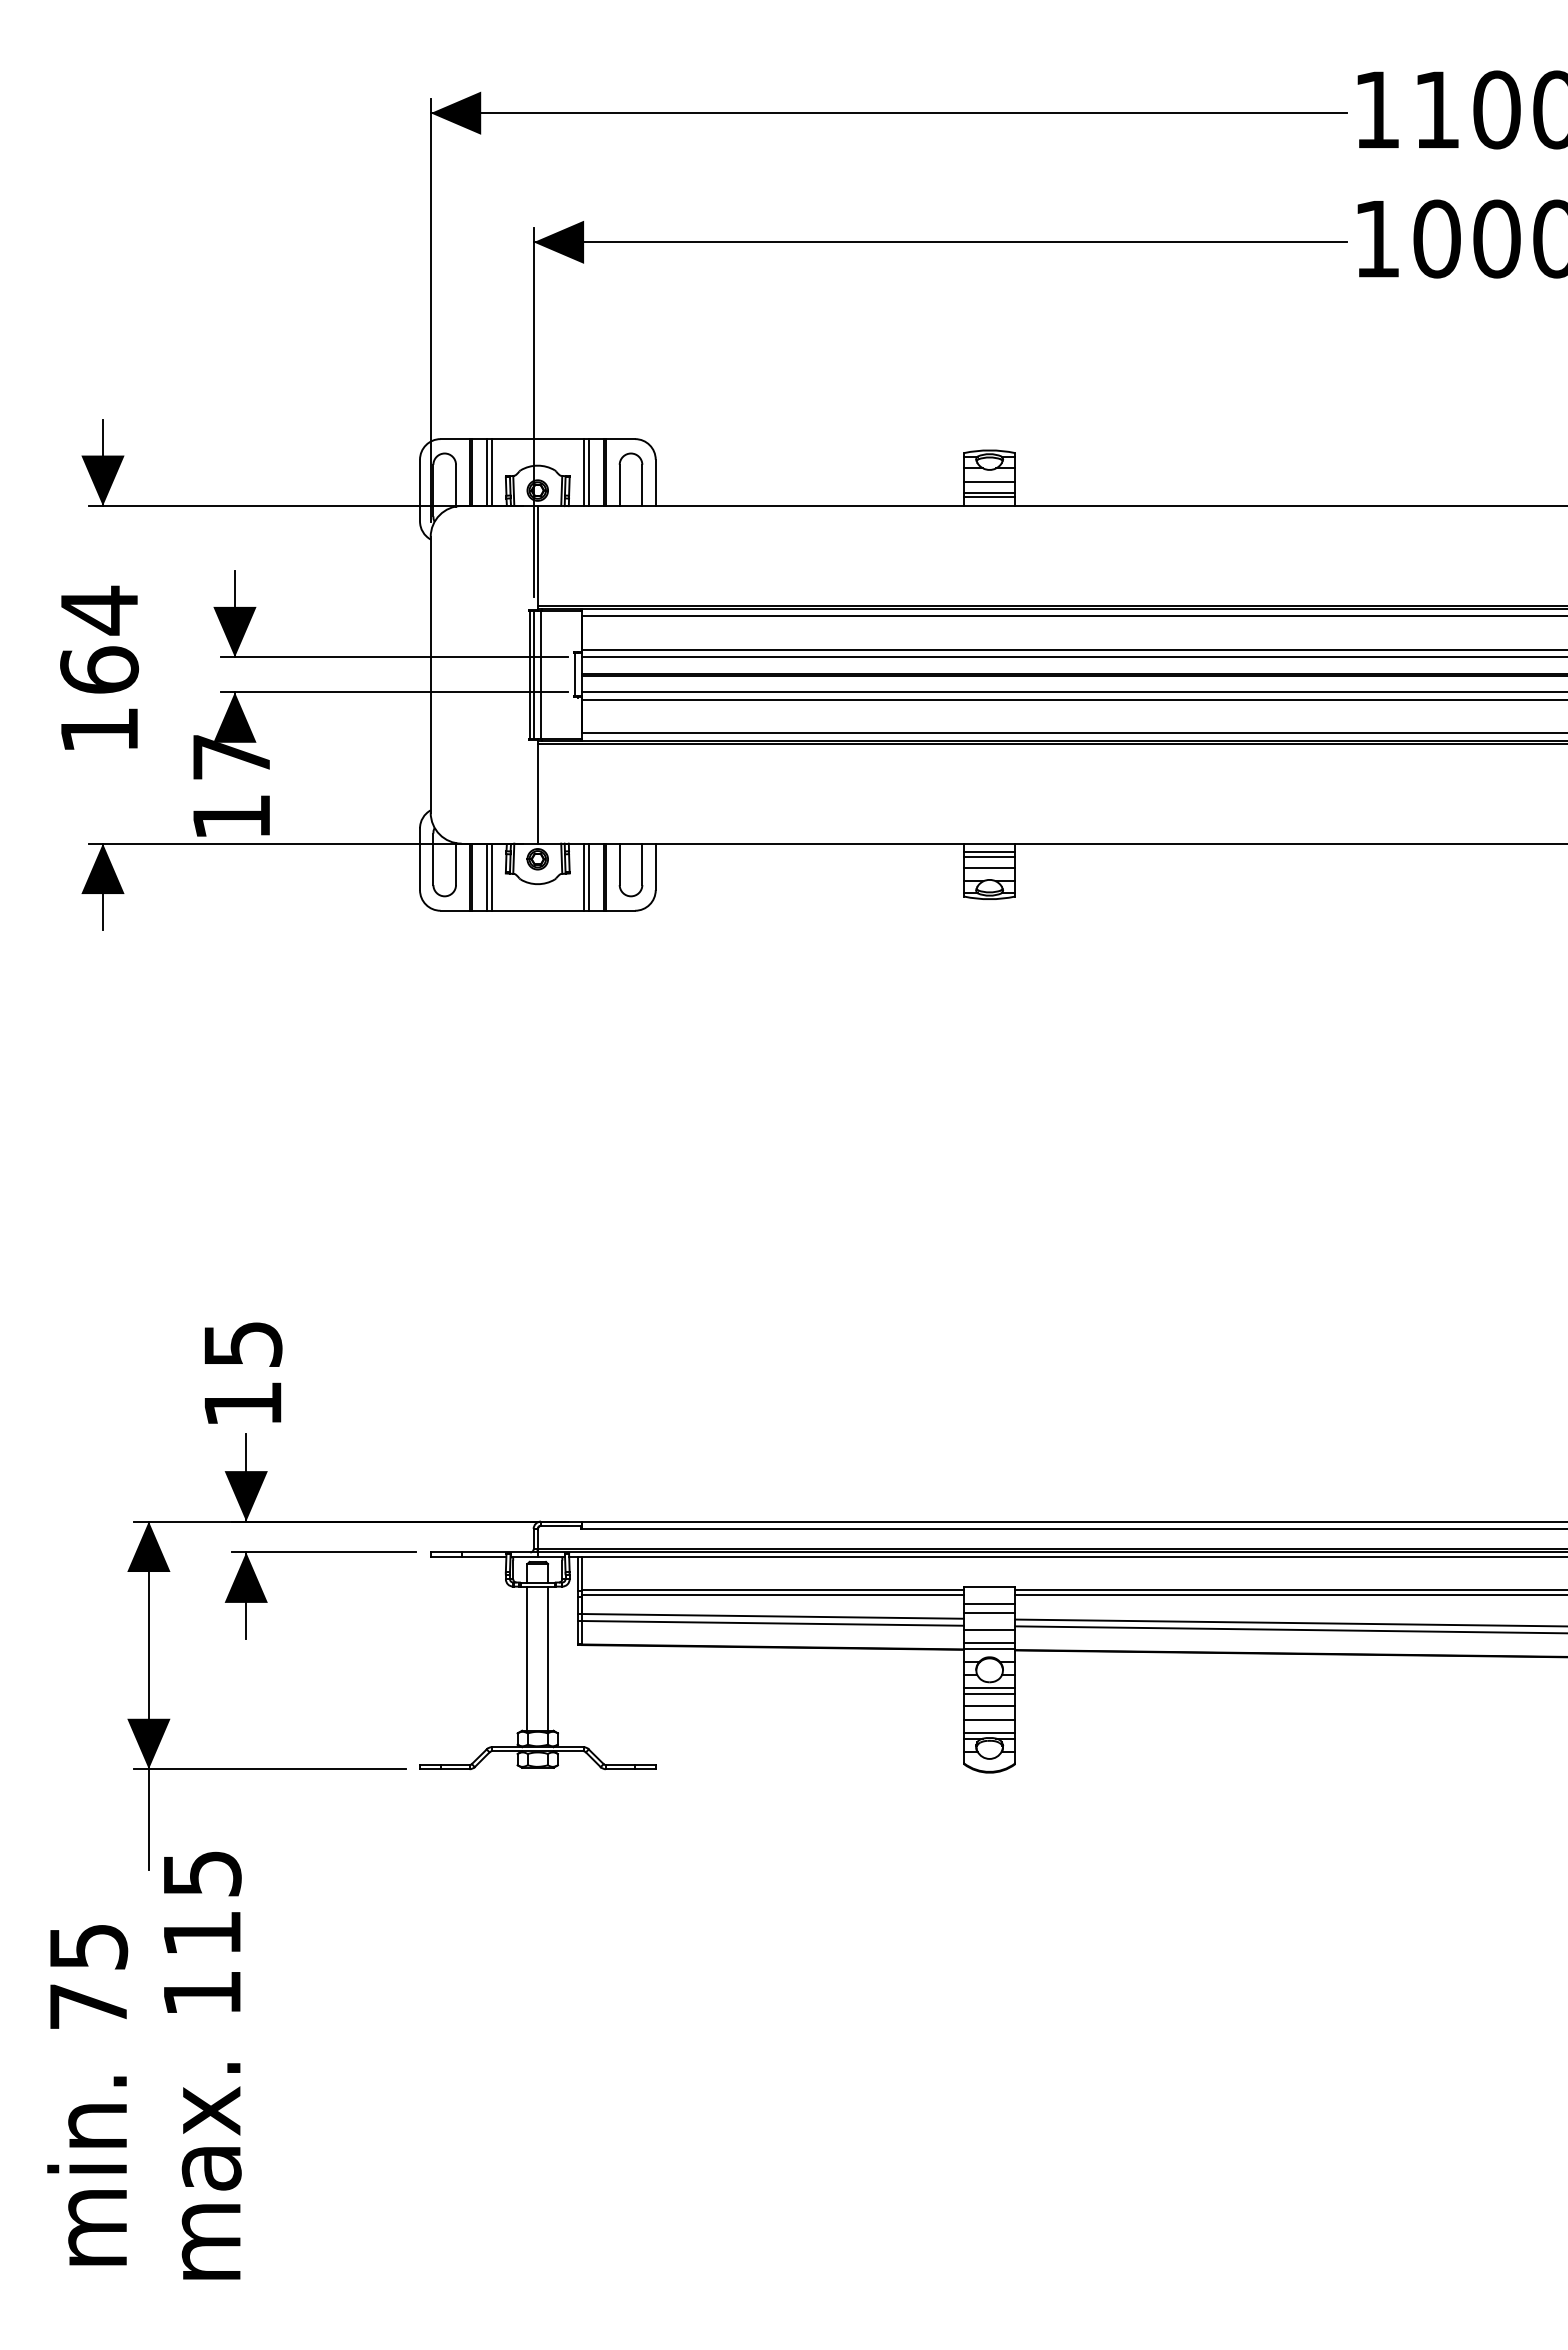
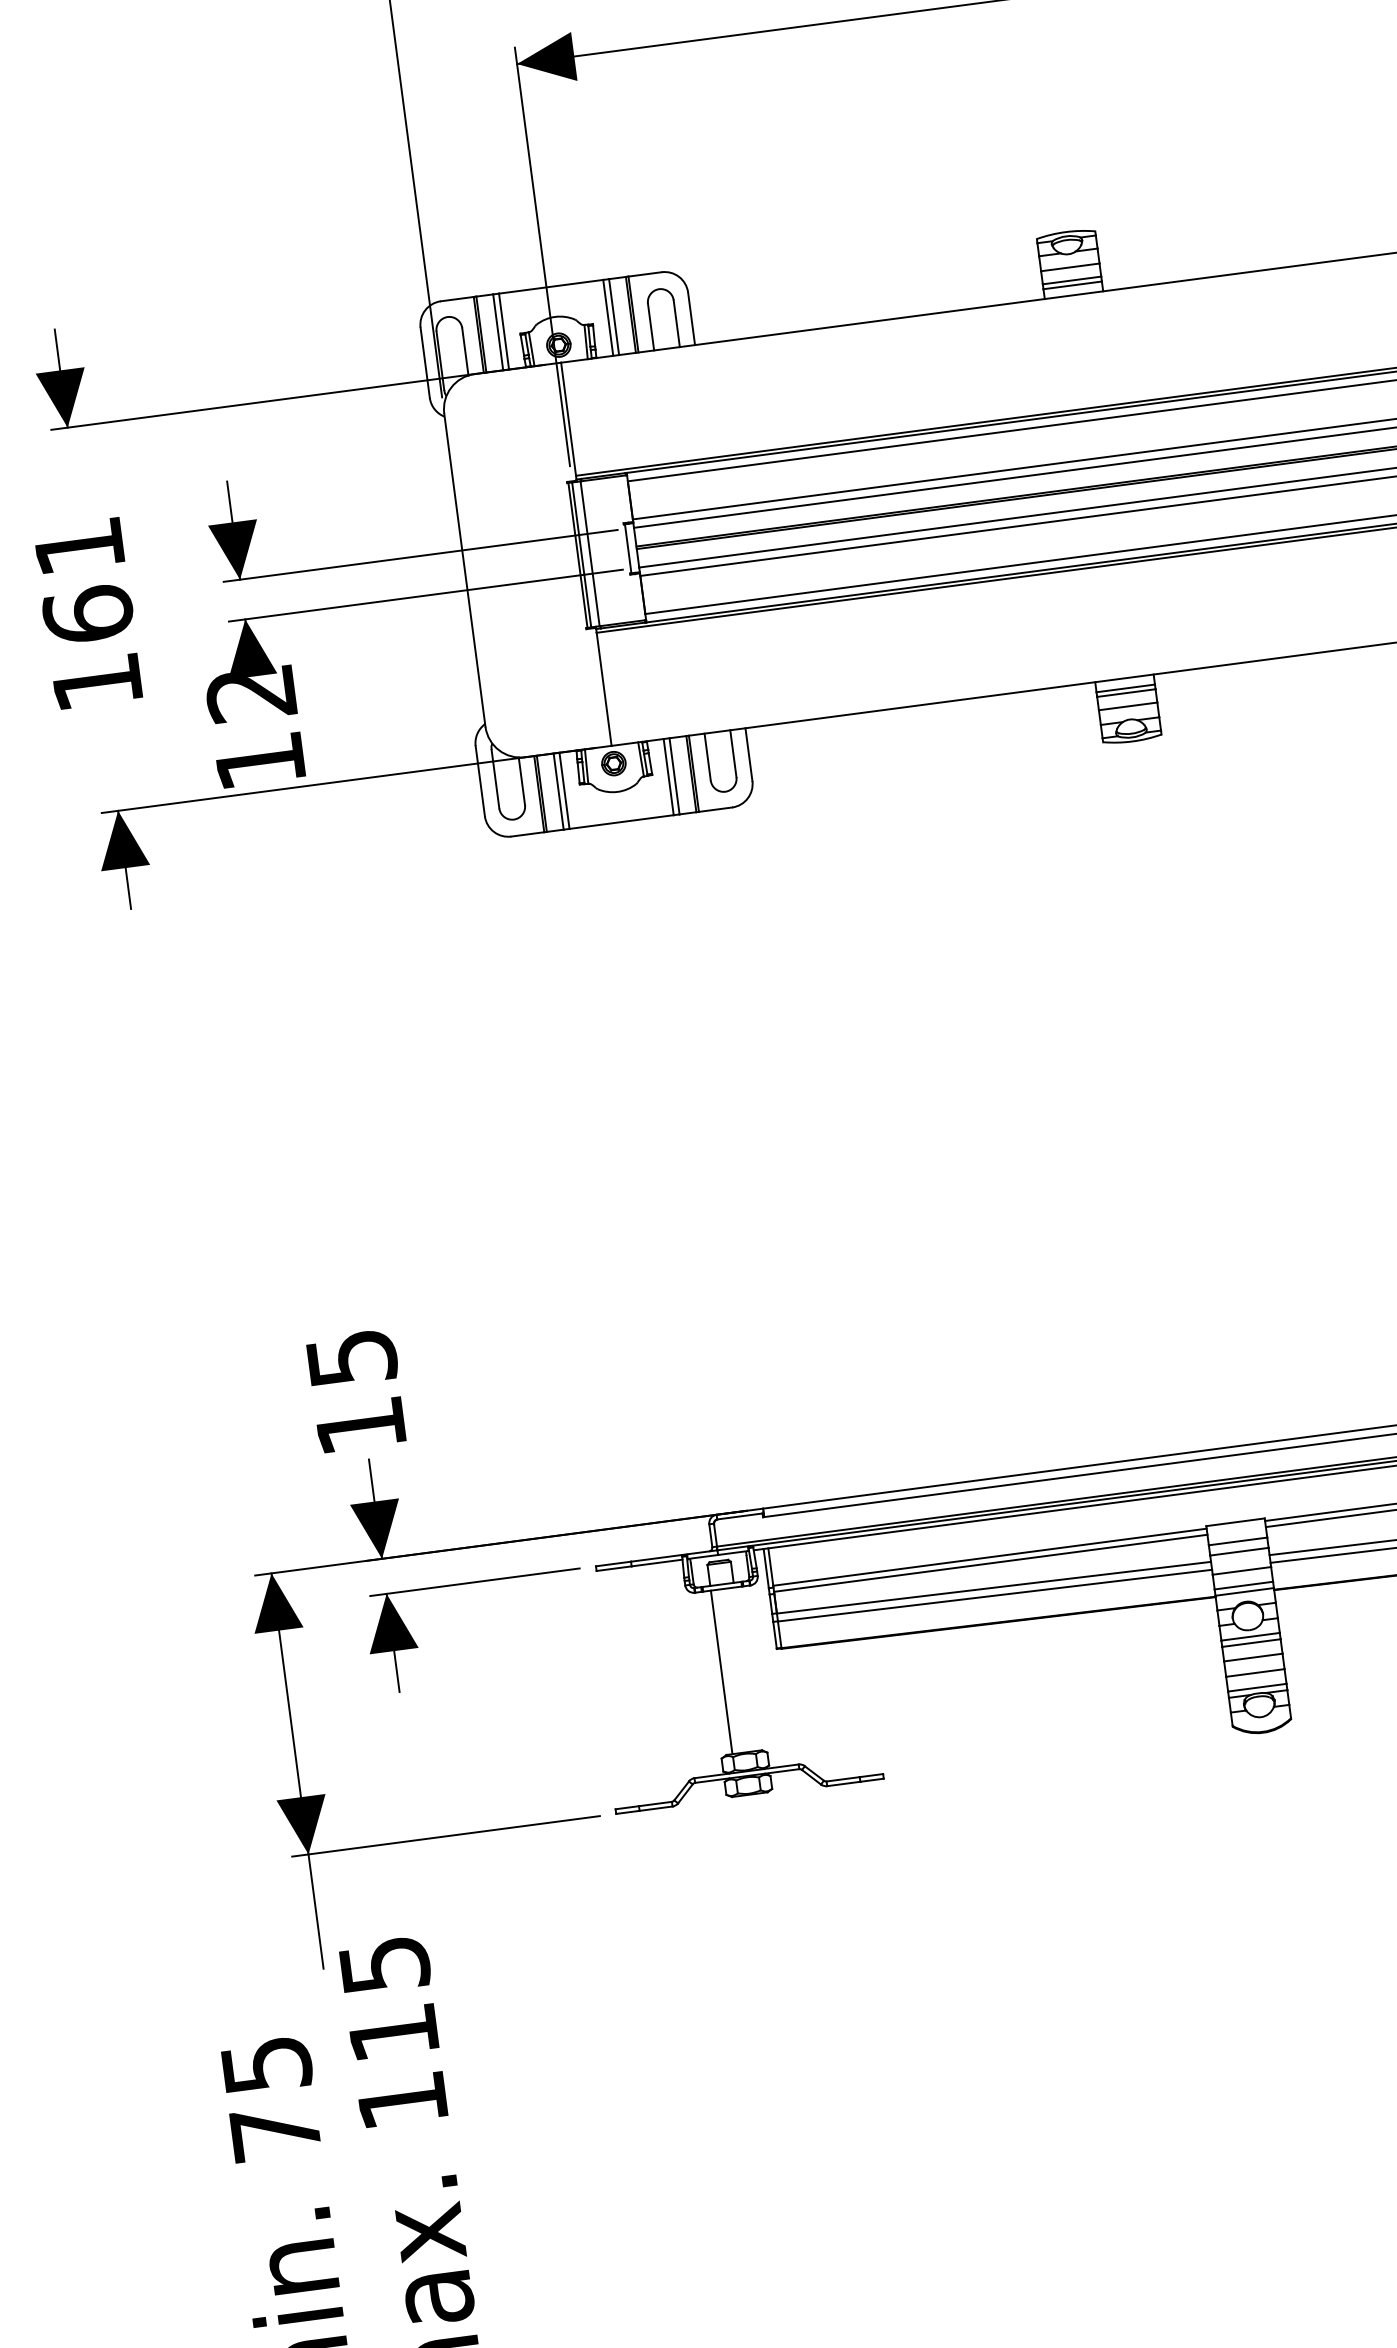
text: (99, 610) -> (79, 546), 164 -> 161
text: (230, 757) -> (249, 694), 17 -> 12
line: (548, 1658) -> (745, 1669), removed

